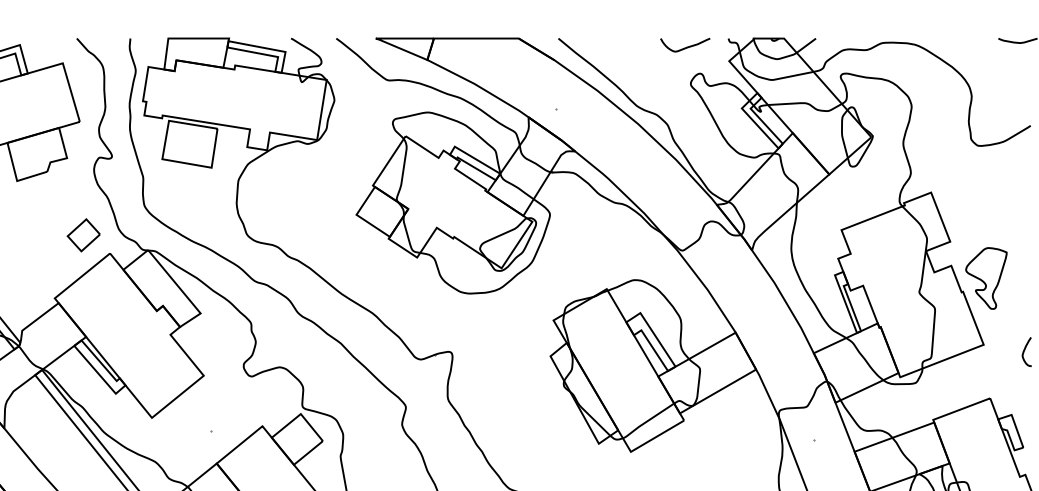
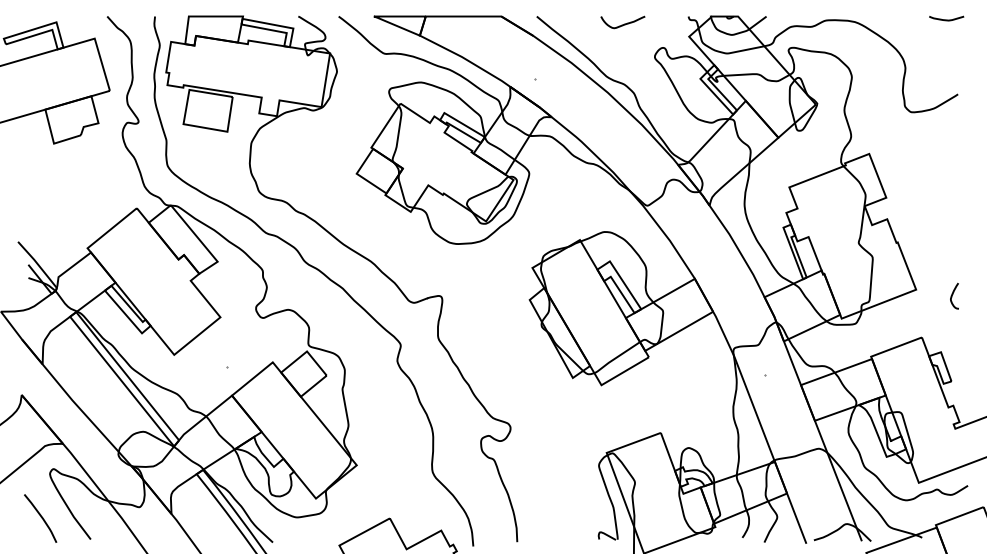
curve: (684, 47) -> (622, 24), moved
part: (83, 234) -> (113, 191), removed
part: (986, 278) -> (918, 230), removed

